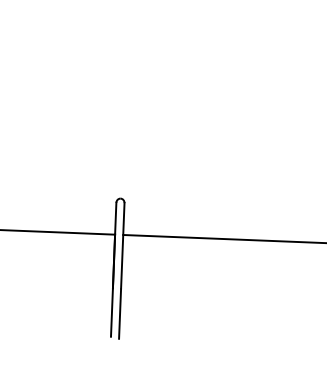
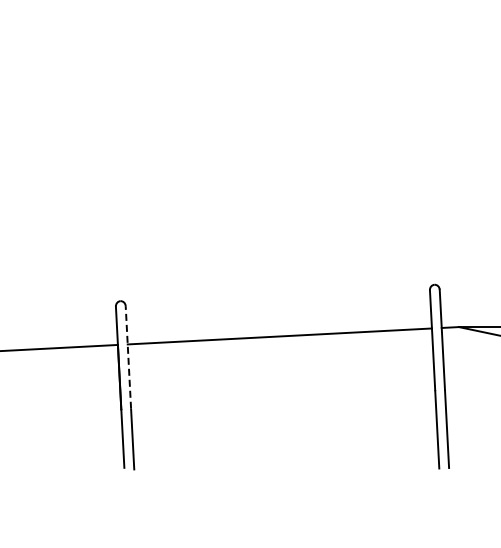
line: (122, 245) -> (128, 356), solid -> dashed

